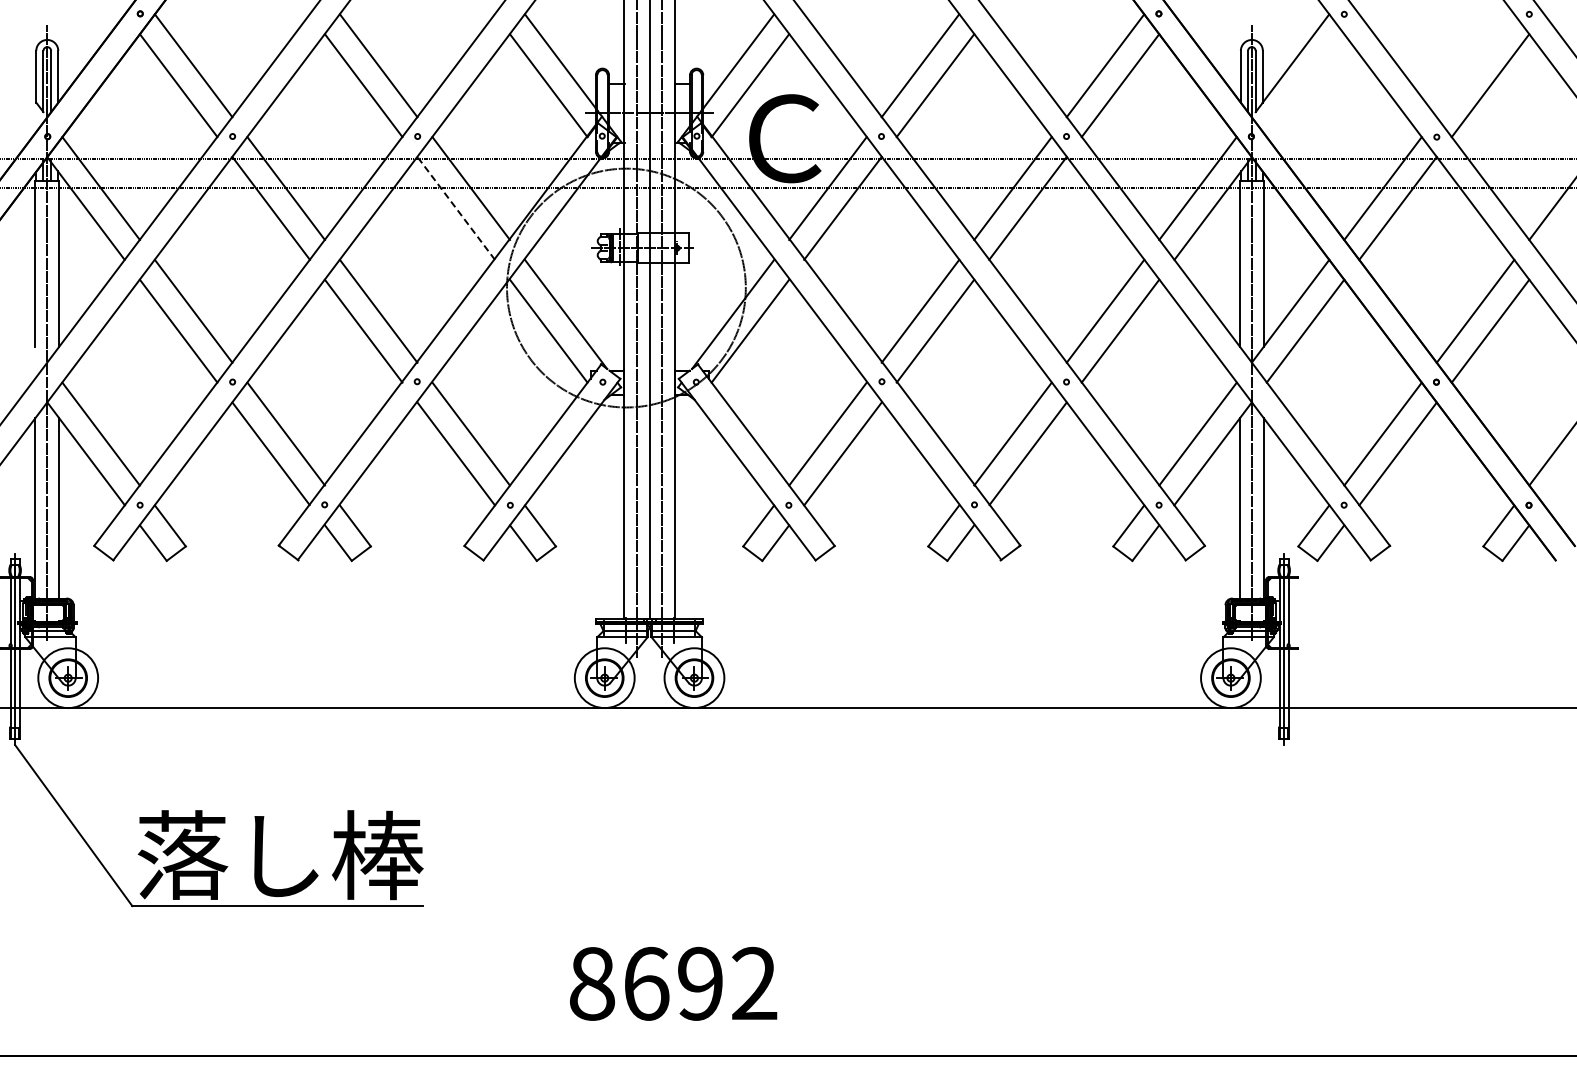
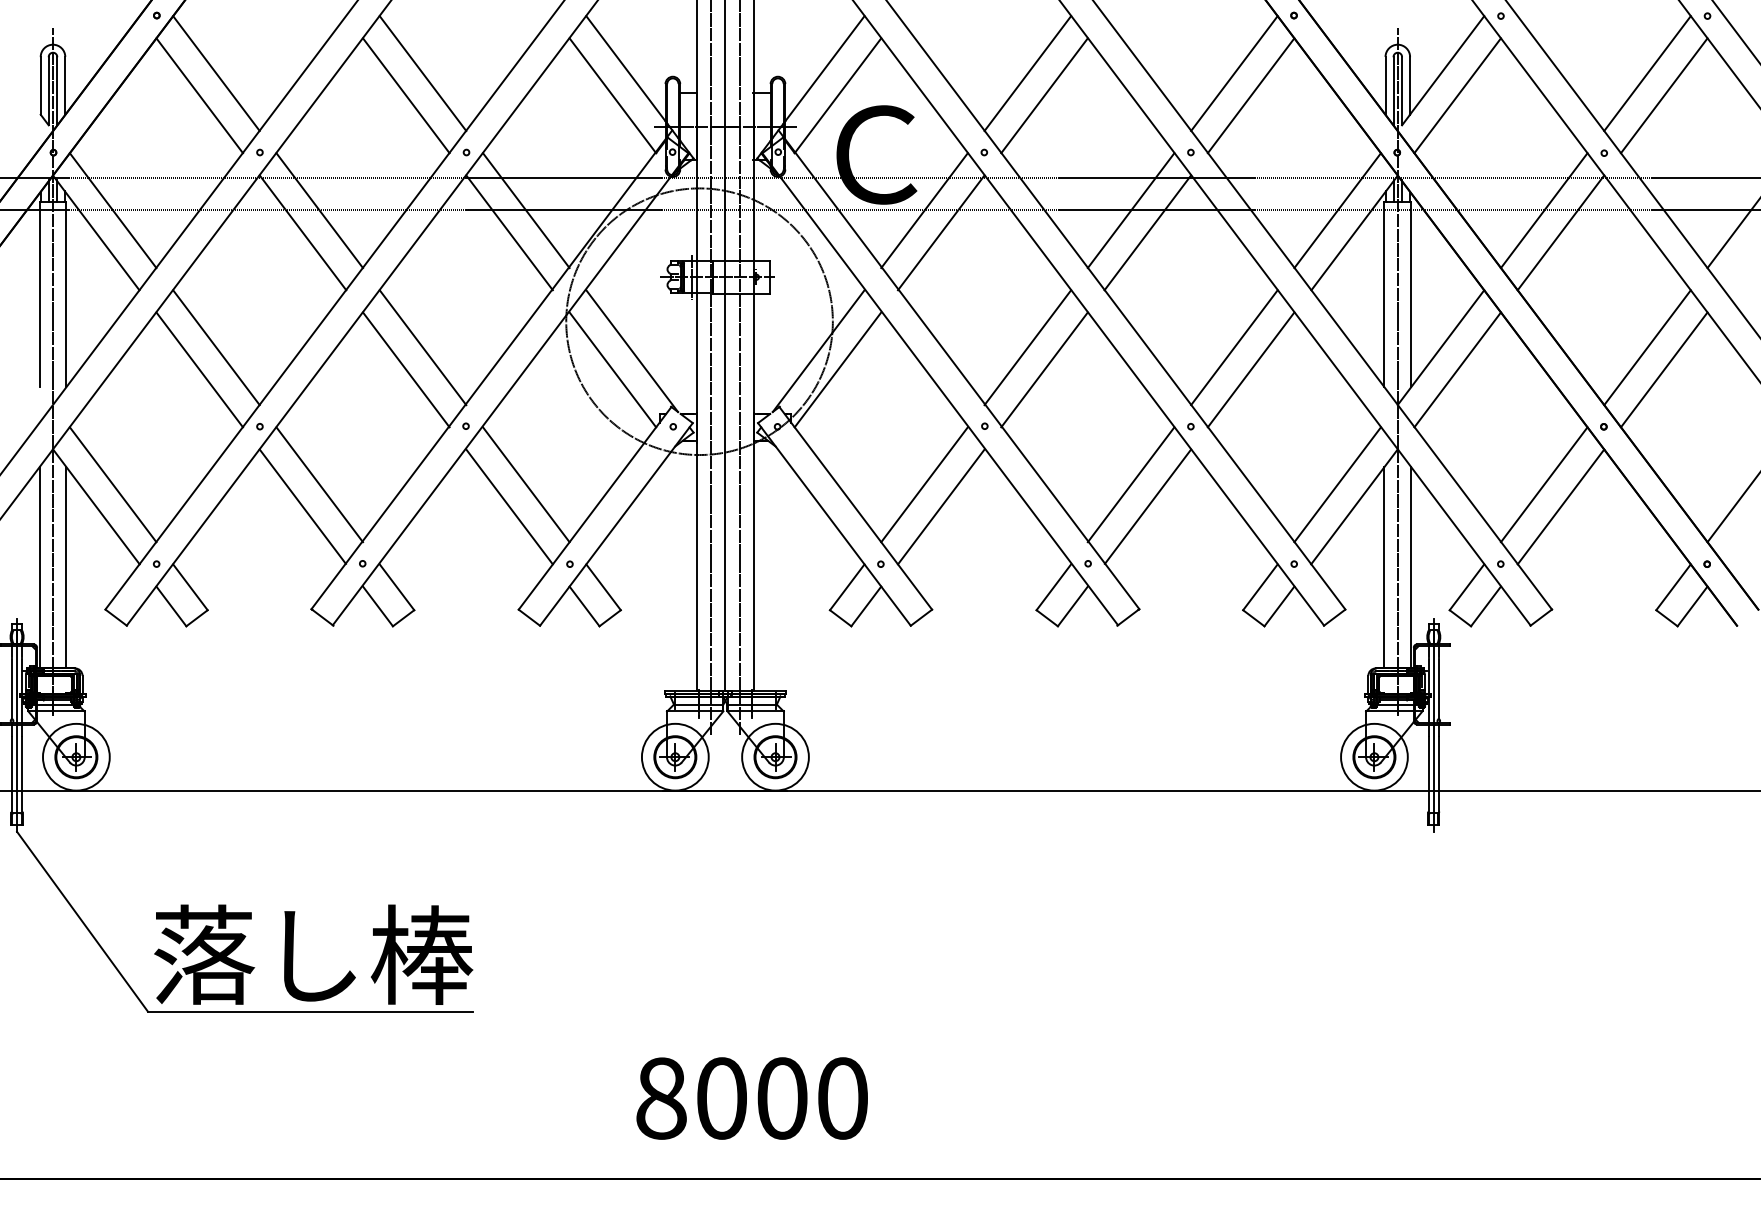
line: (1475, 65) -> (1647, 73), added
line: (1305, 85) -> (1457, 95), added
line: (455, 208) -> (508, 232), dashed -> solid
text: (700, 983) -> (782, 1098), 8692 -> 8000

